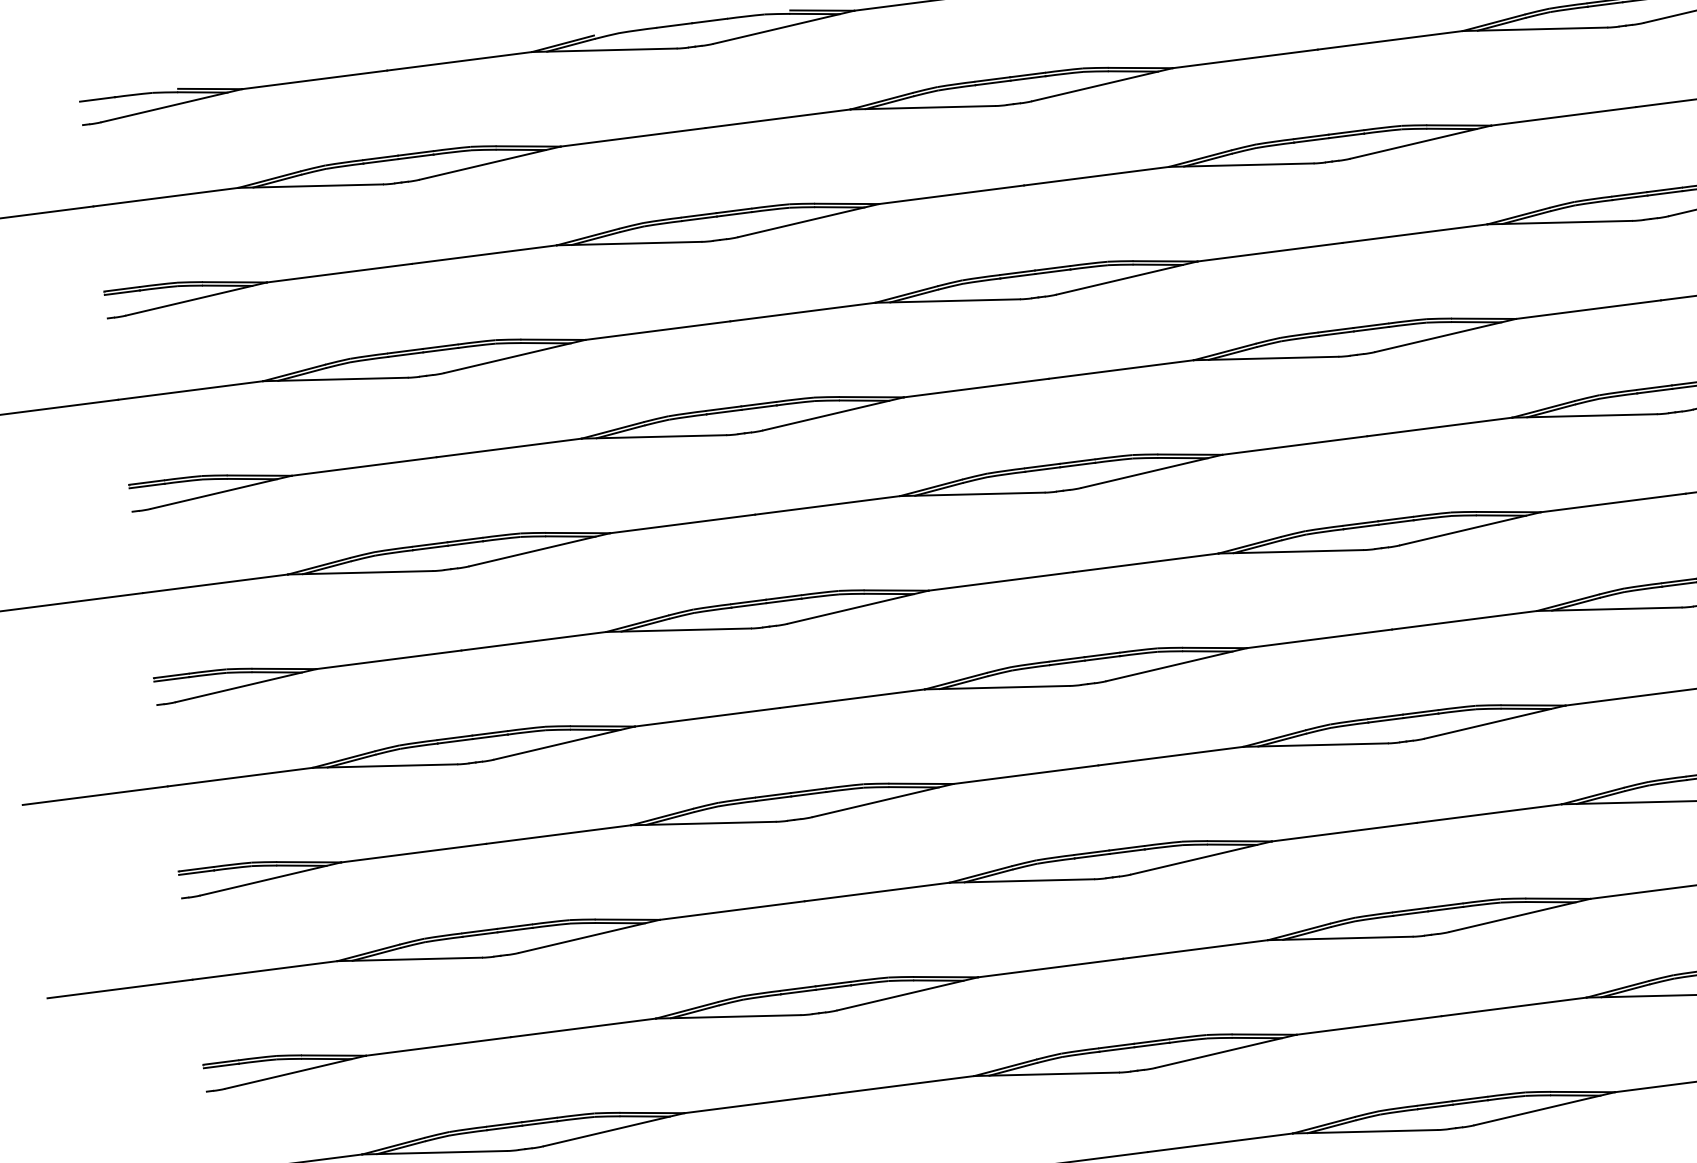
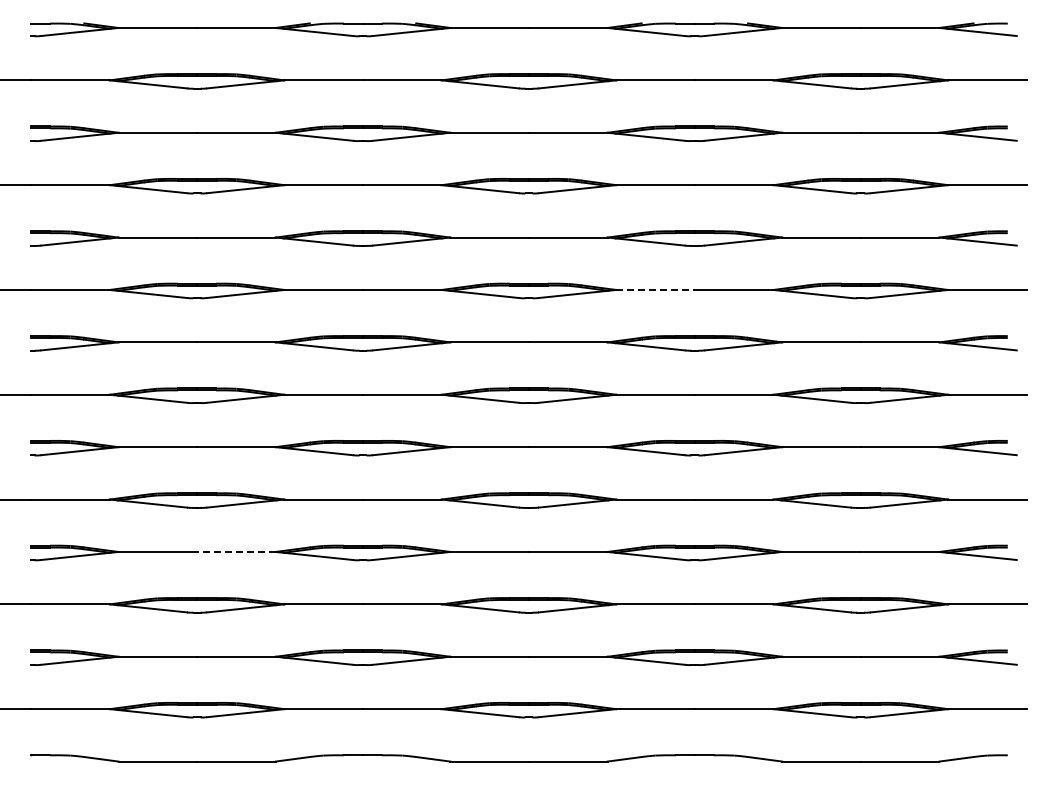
line: (1296, 444) -> (656, 289), solid -> dashed
line: (581, 1027) -> (235, 551), solid -> dashed

